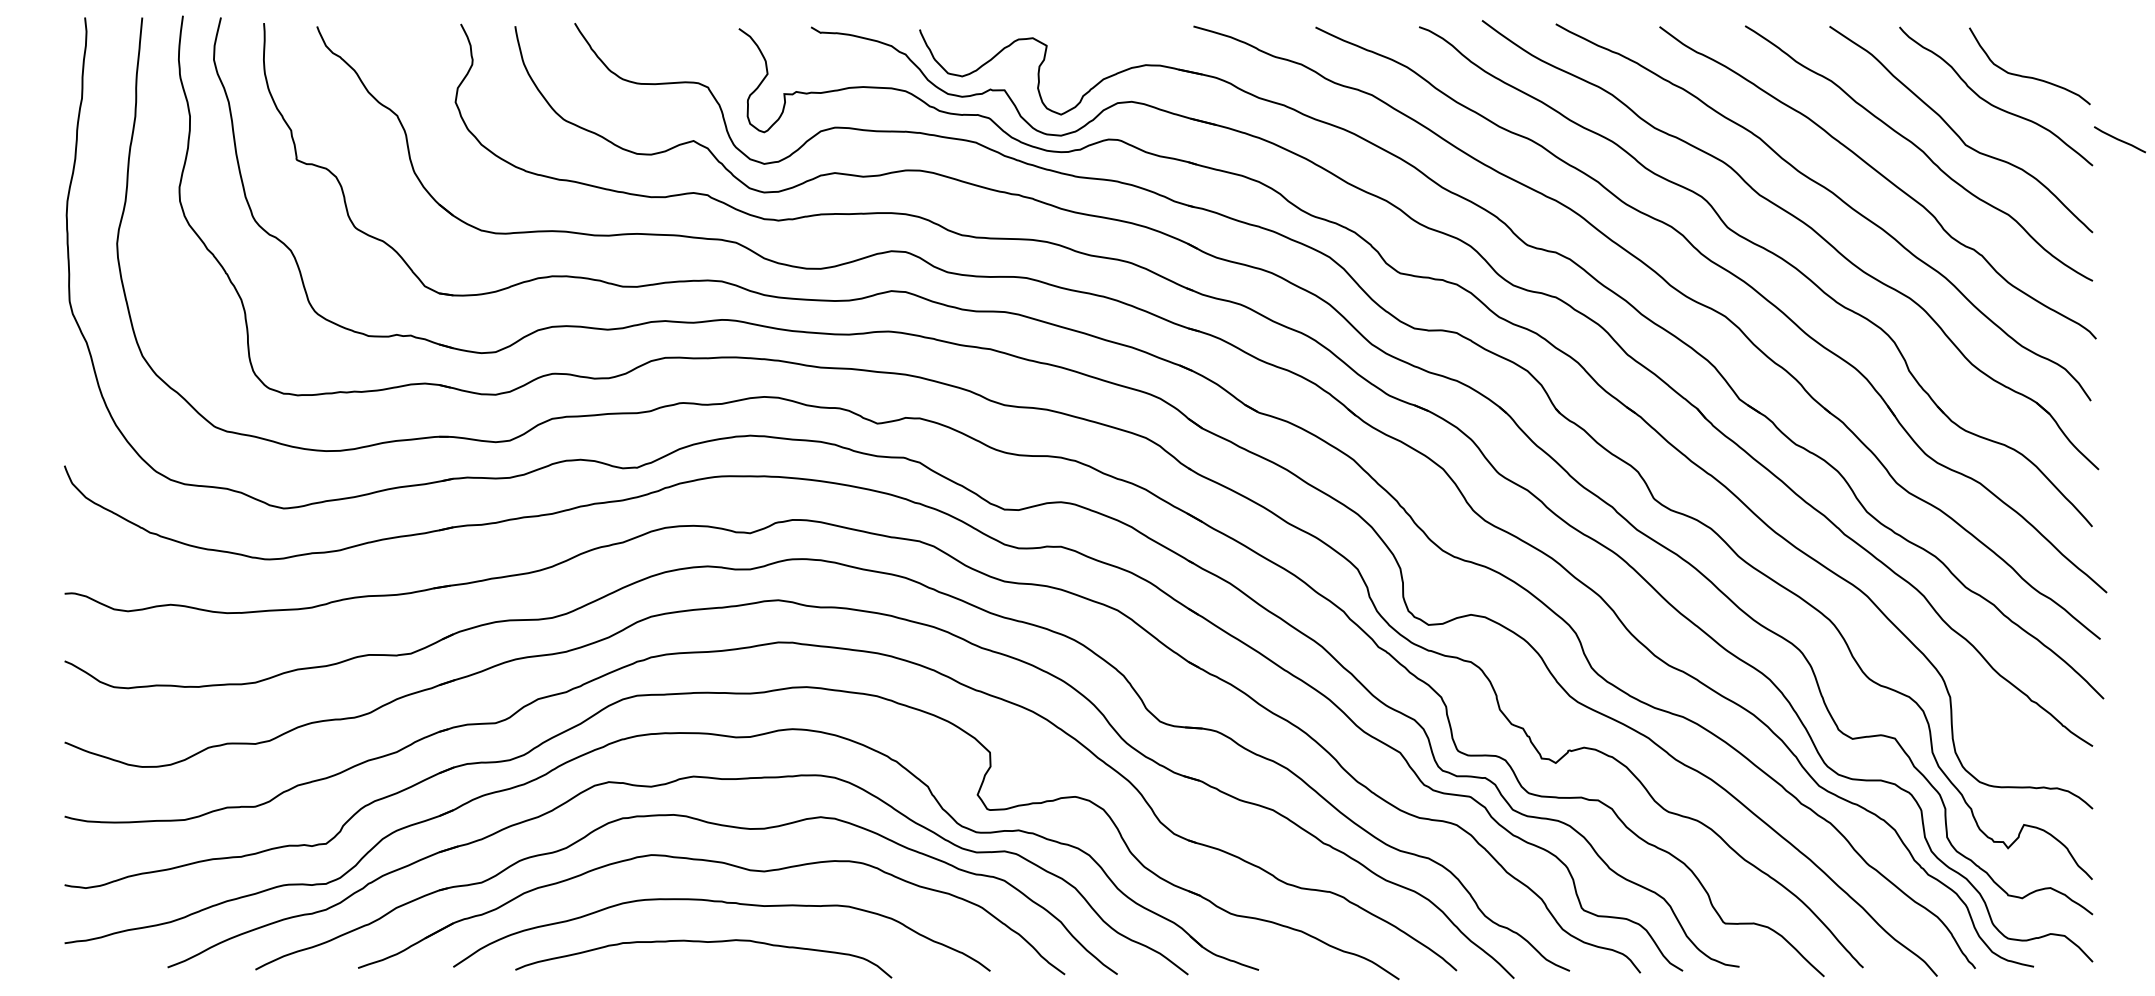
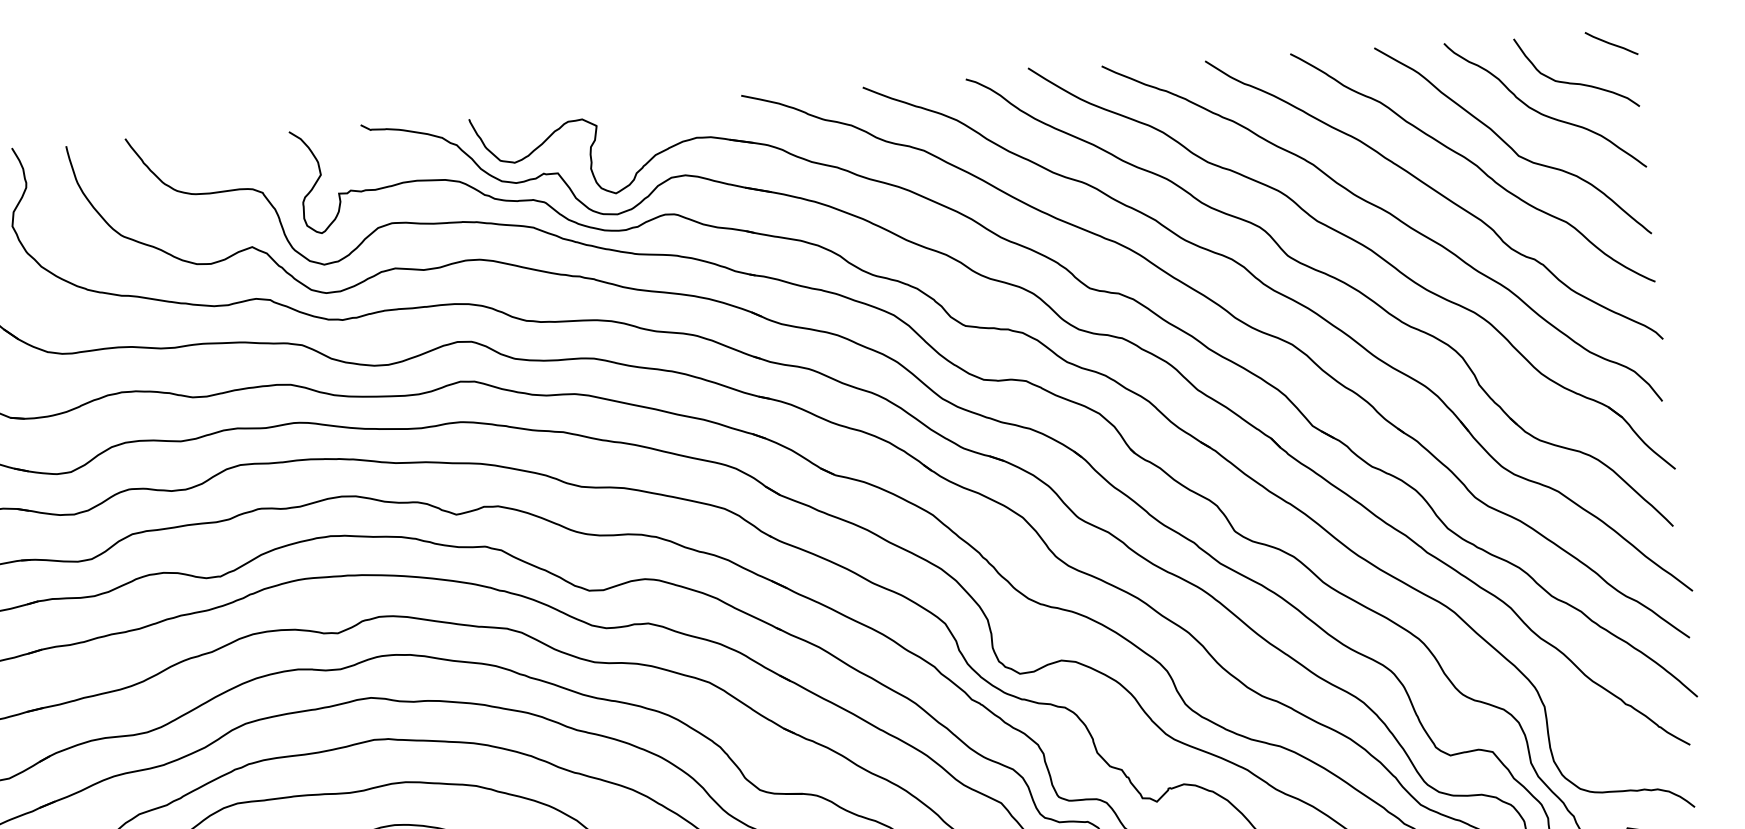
line: (2119, 139) -> (1611, 43), moved

